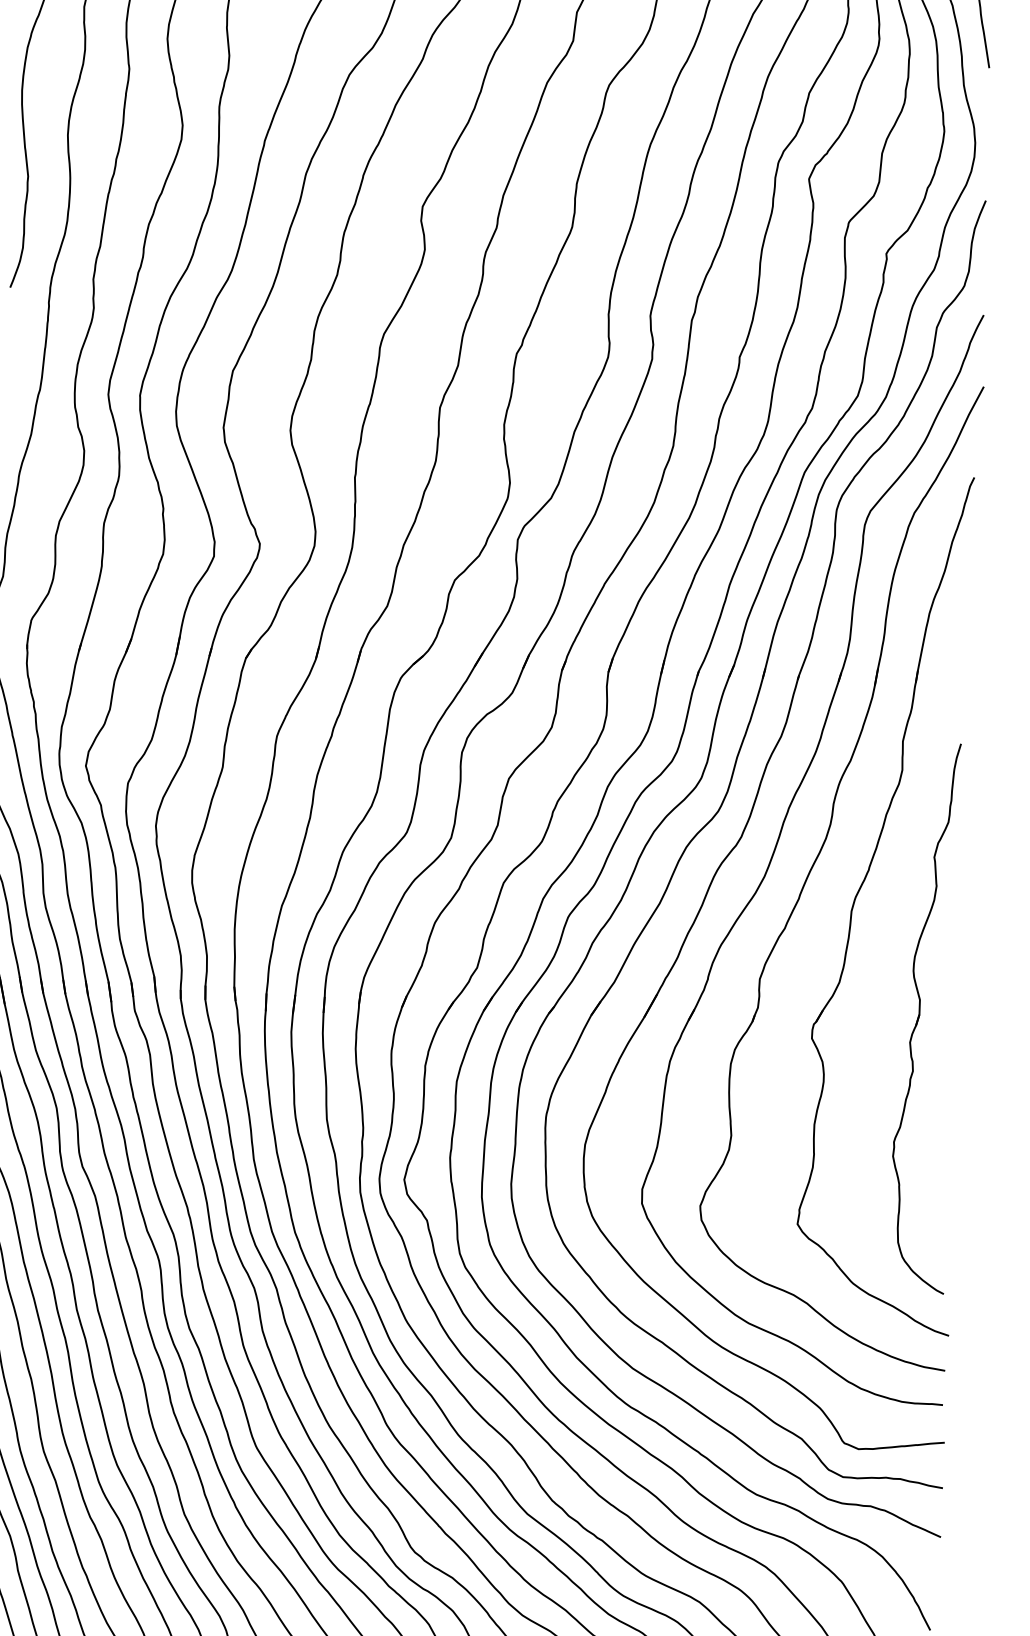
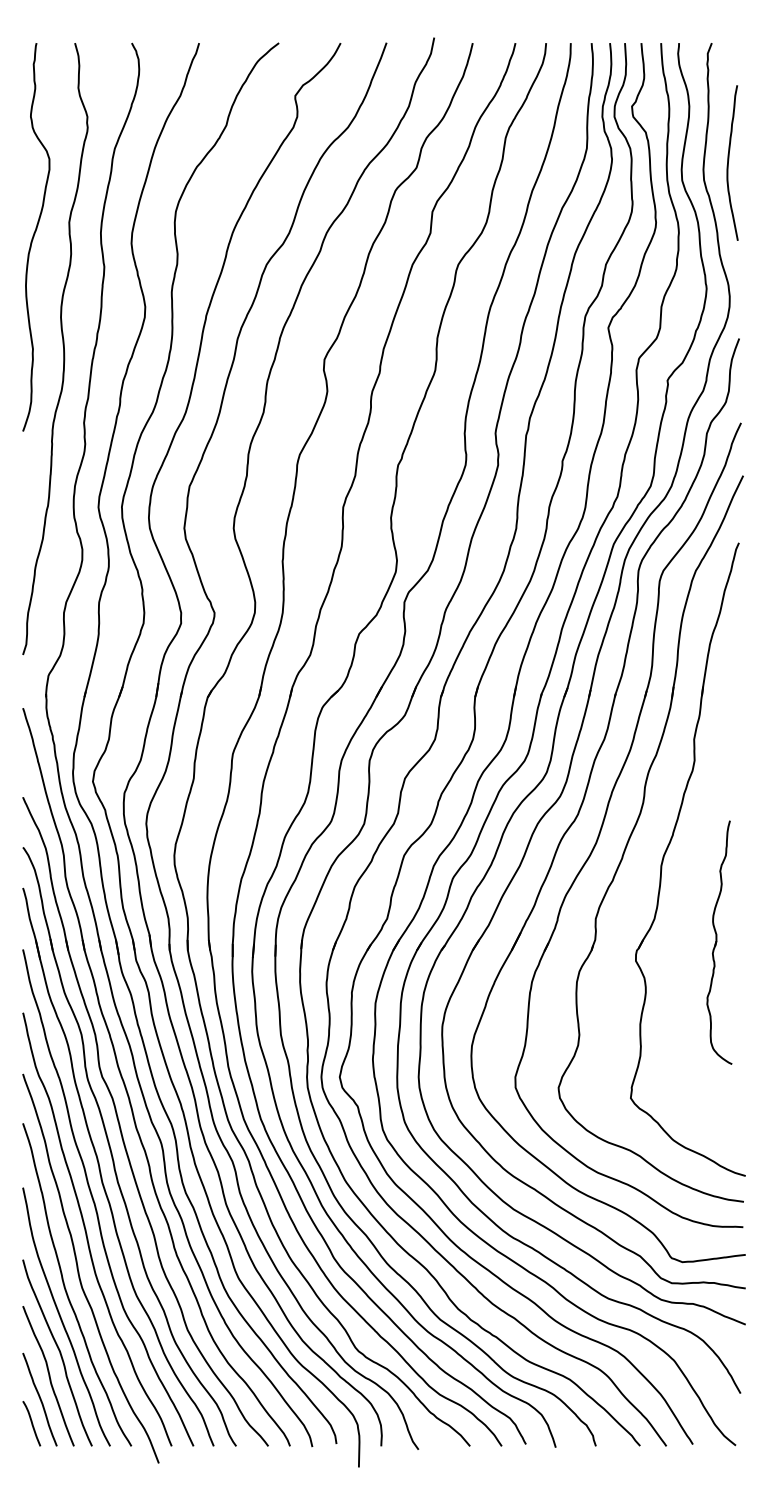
part: (926, 1017) -> (719, 942), size x0.6

